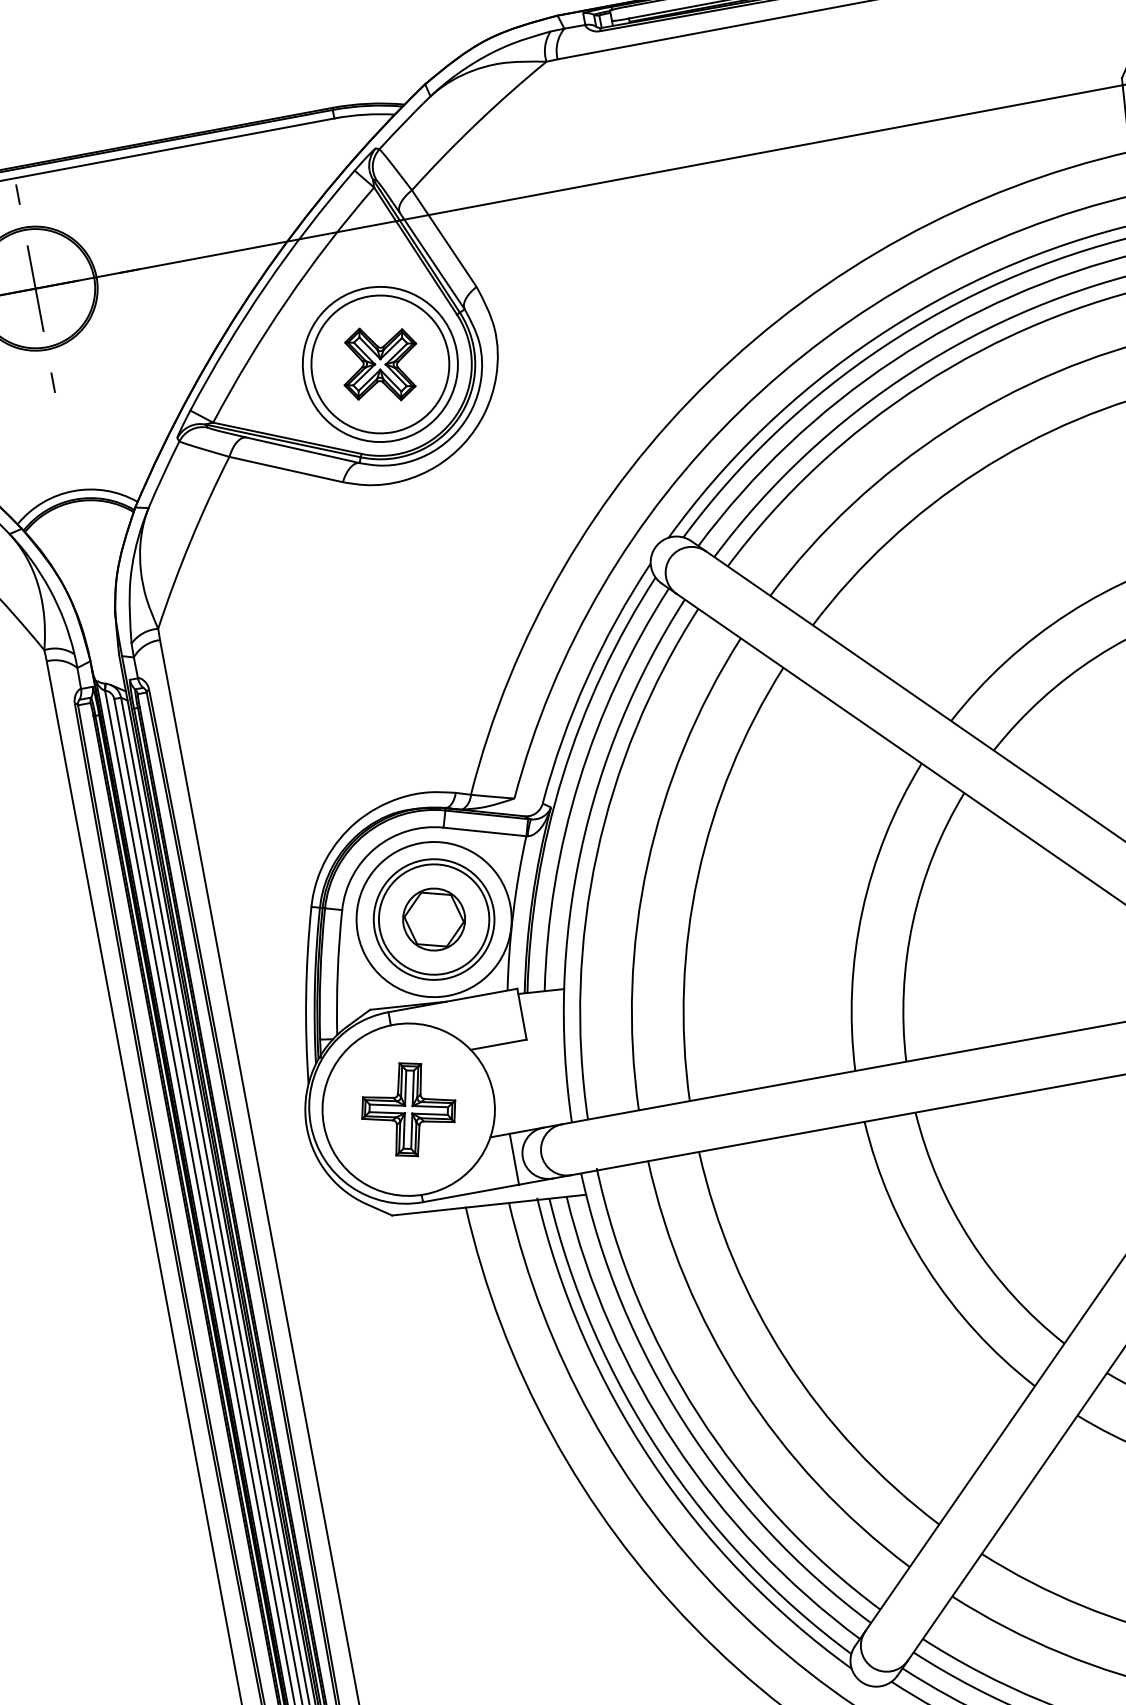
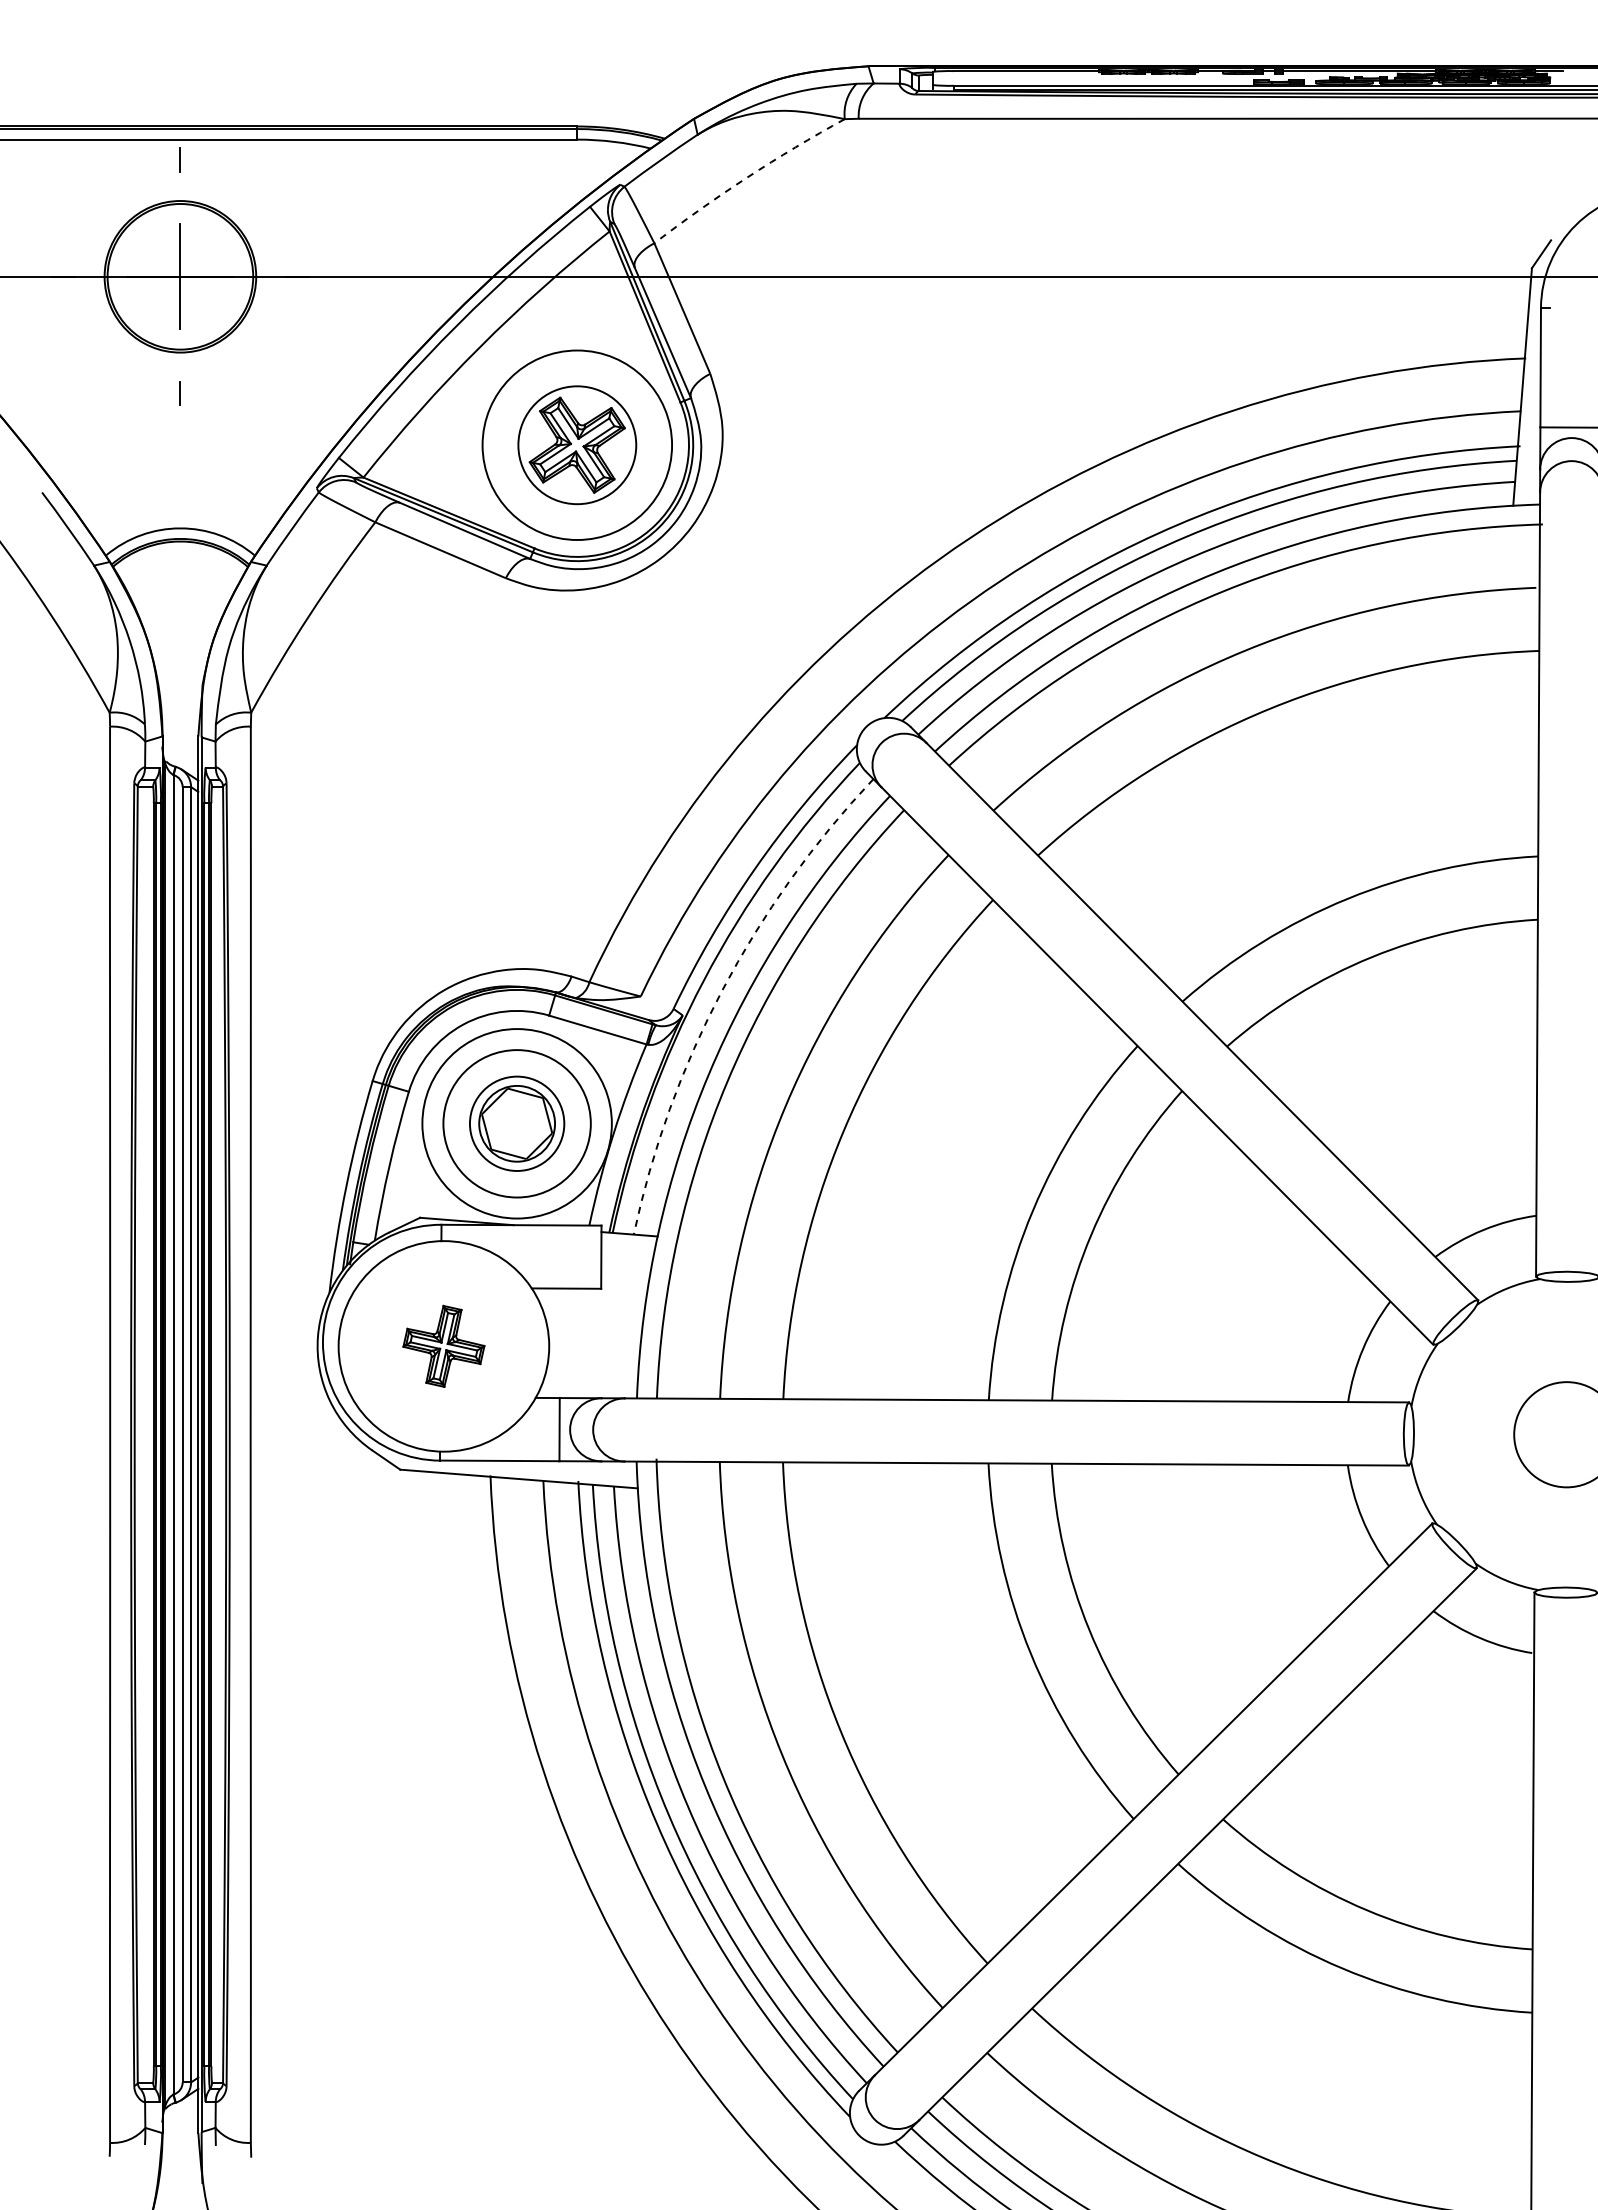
arc: (477, 123) -> (747, 177), solid -> dashed
circle: (380, 364) -> (577, 445), size x0.7
arc: (579, 781) -> (722, 990), solid -> dashed
circle: (433, 919) -> (516, 1123), size x0.7
part: (408, 1109) -> (443, 1346), size x0.7

